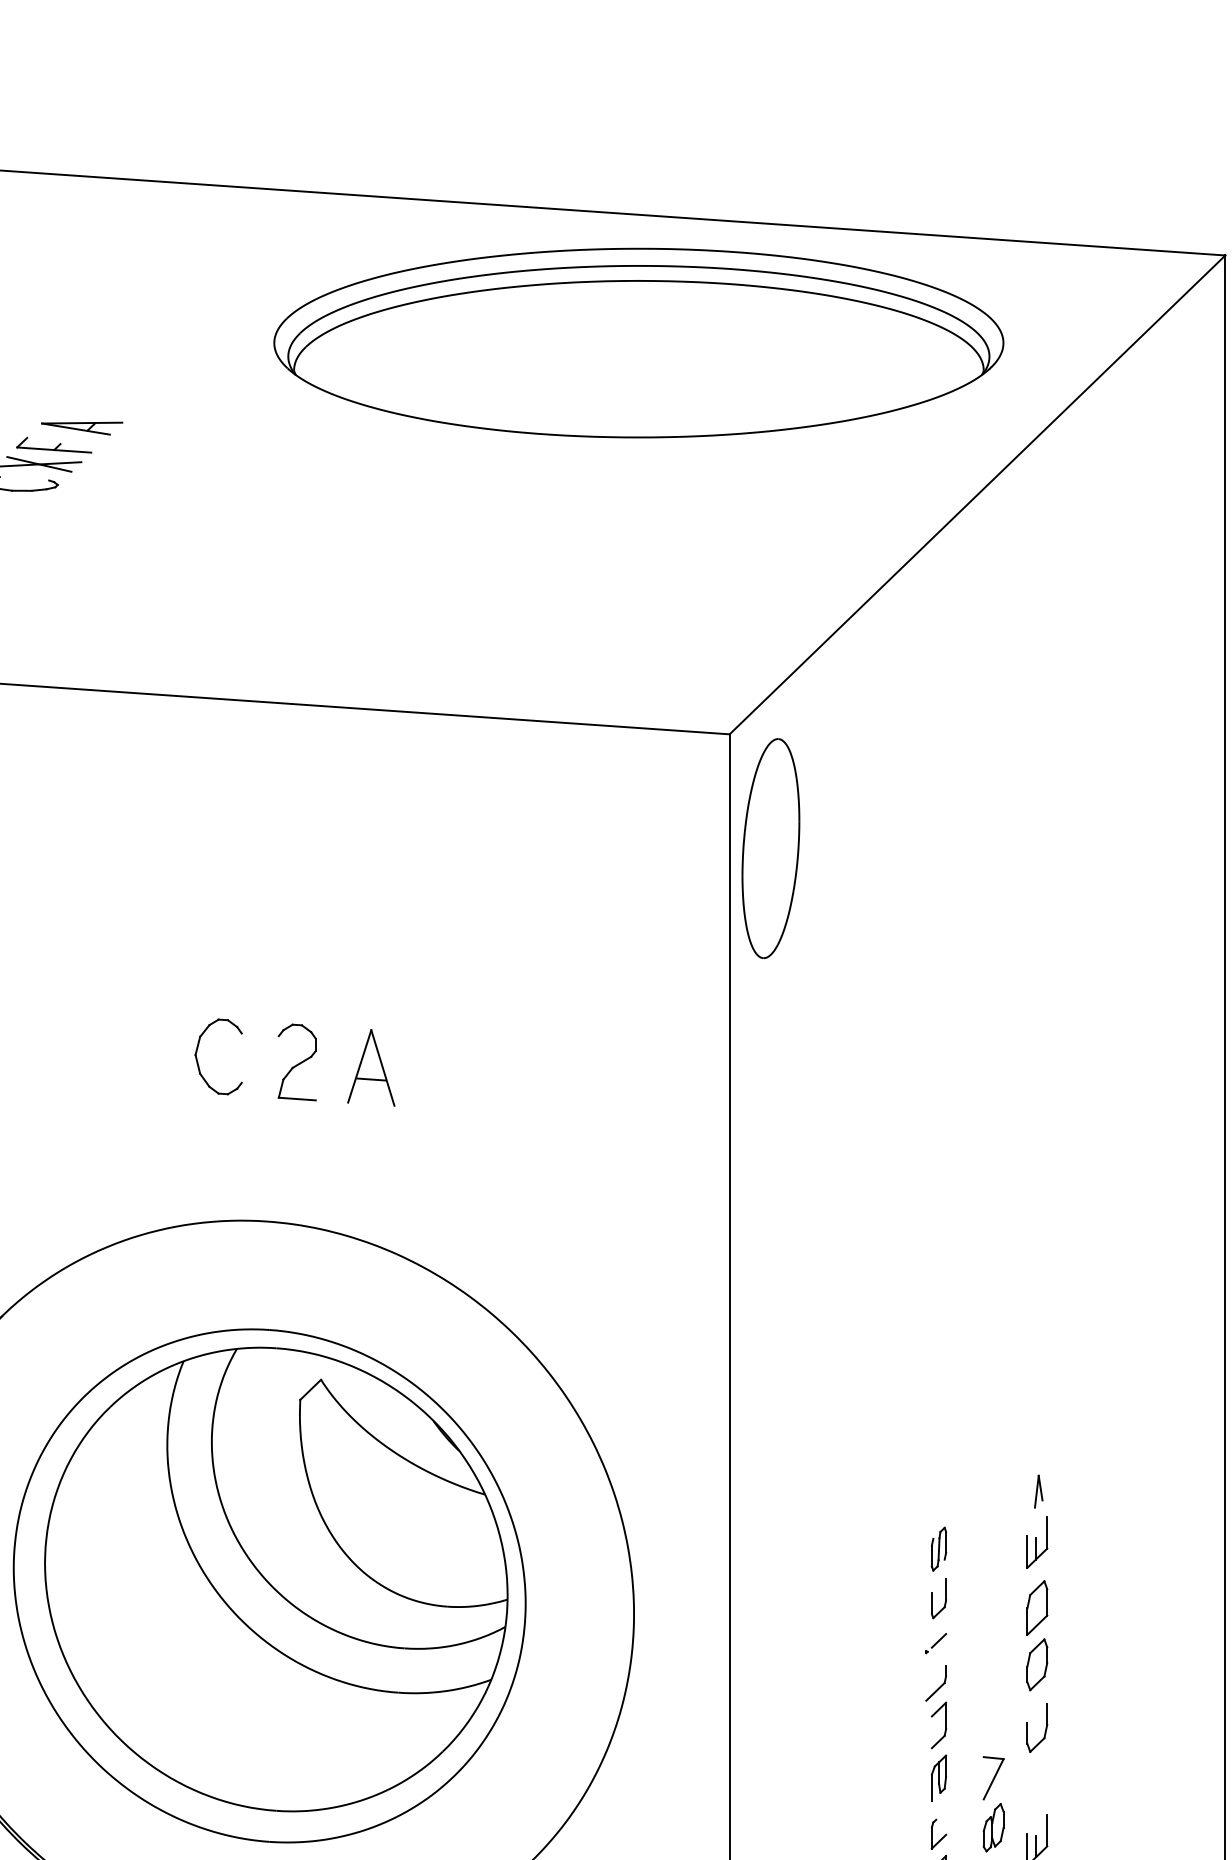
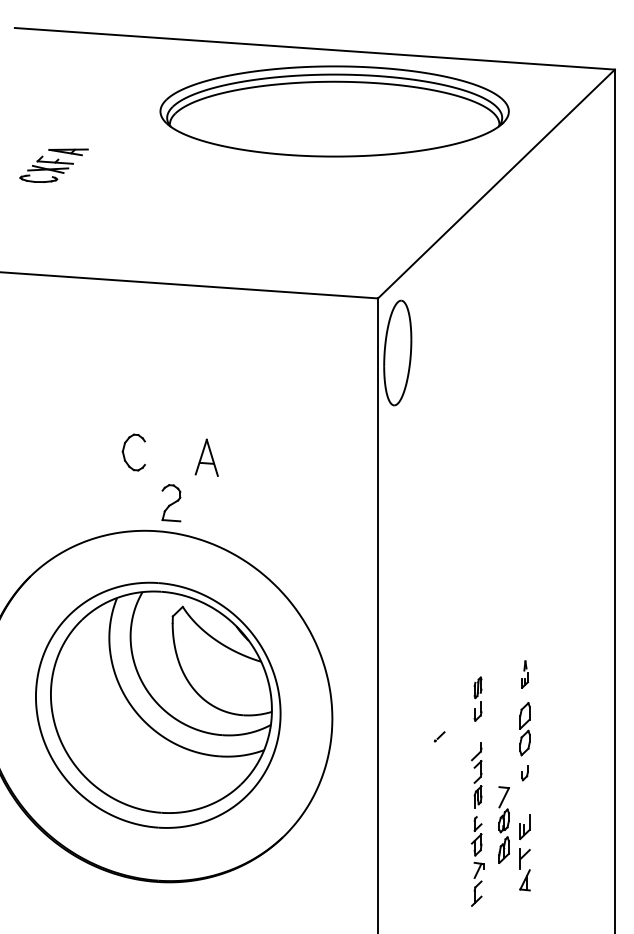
part: (297, 1063) -> (171, 503), moved
part: (1036, 1521) -> (524, 674), size x0.6
line: (935, 1642) -> (439, 736), moved
part: (1036, 1728) -> (524, 773), size x0.6

